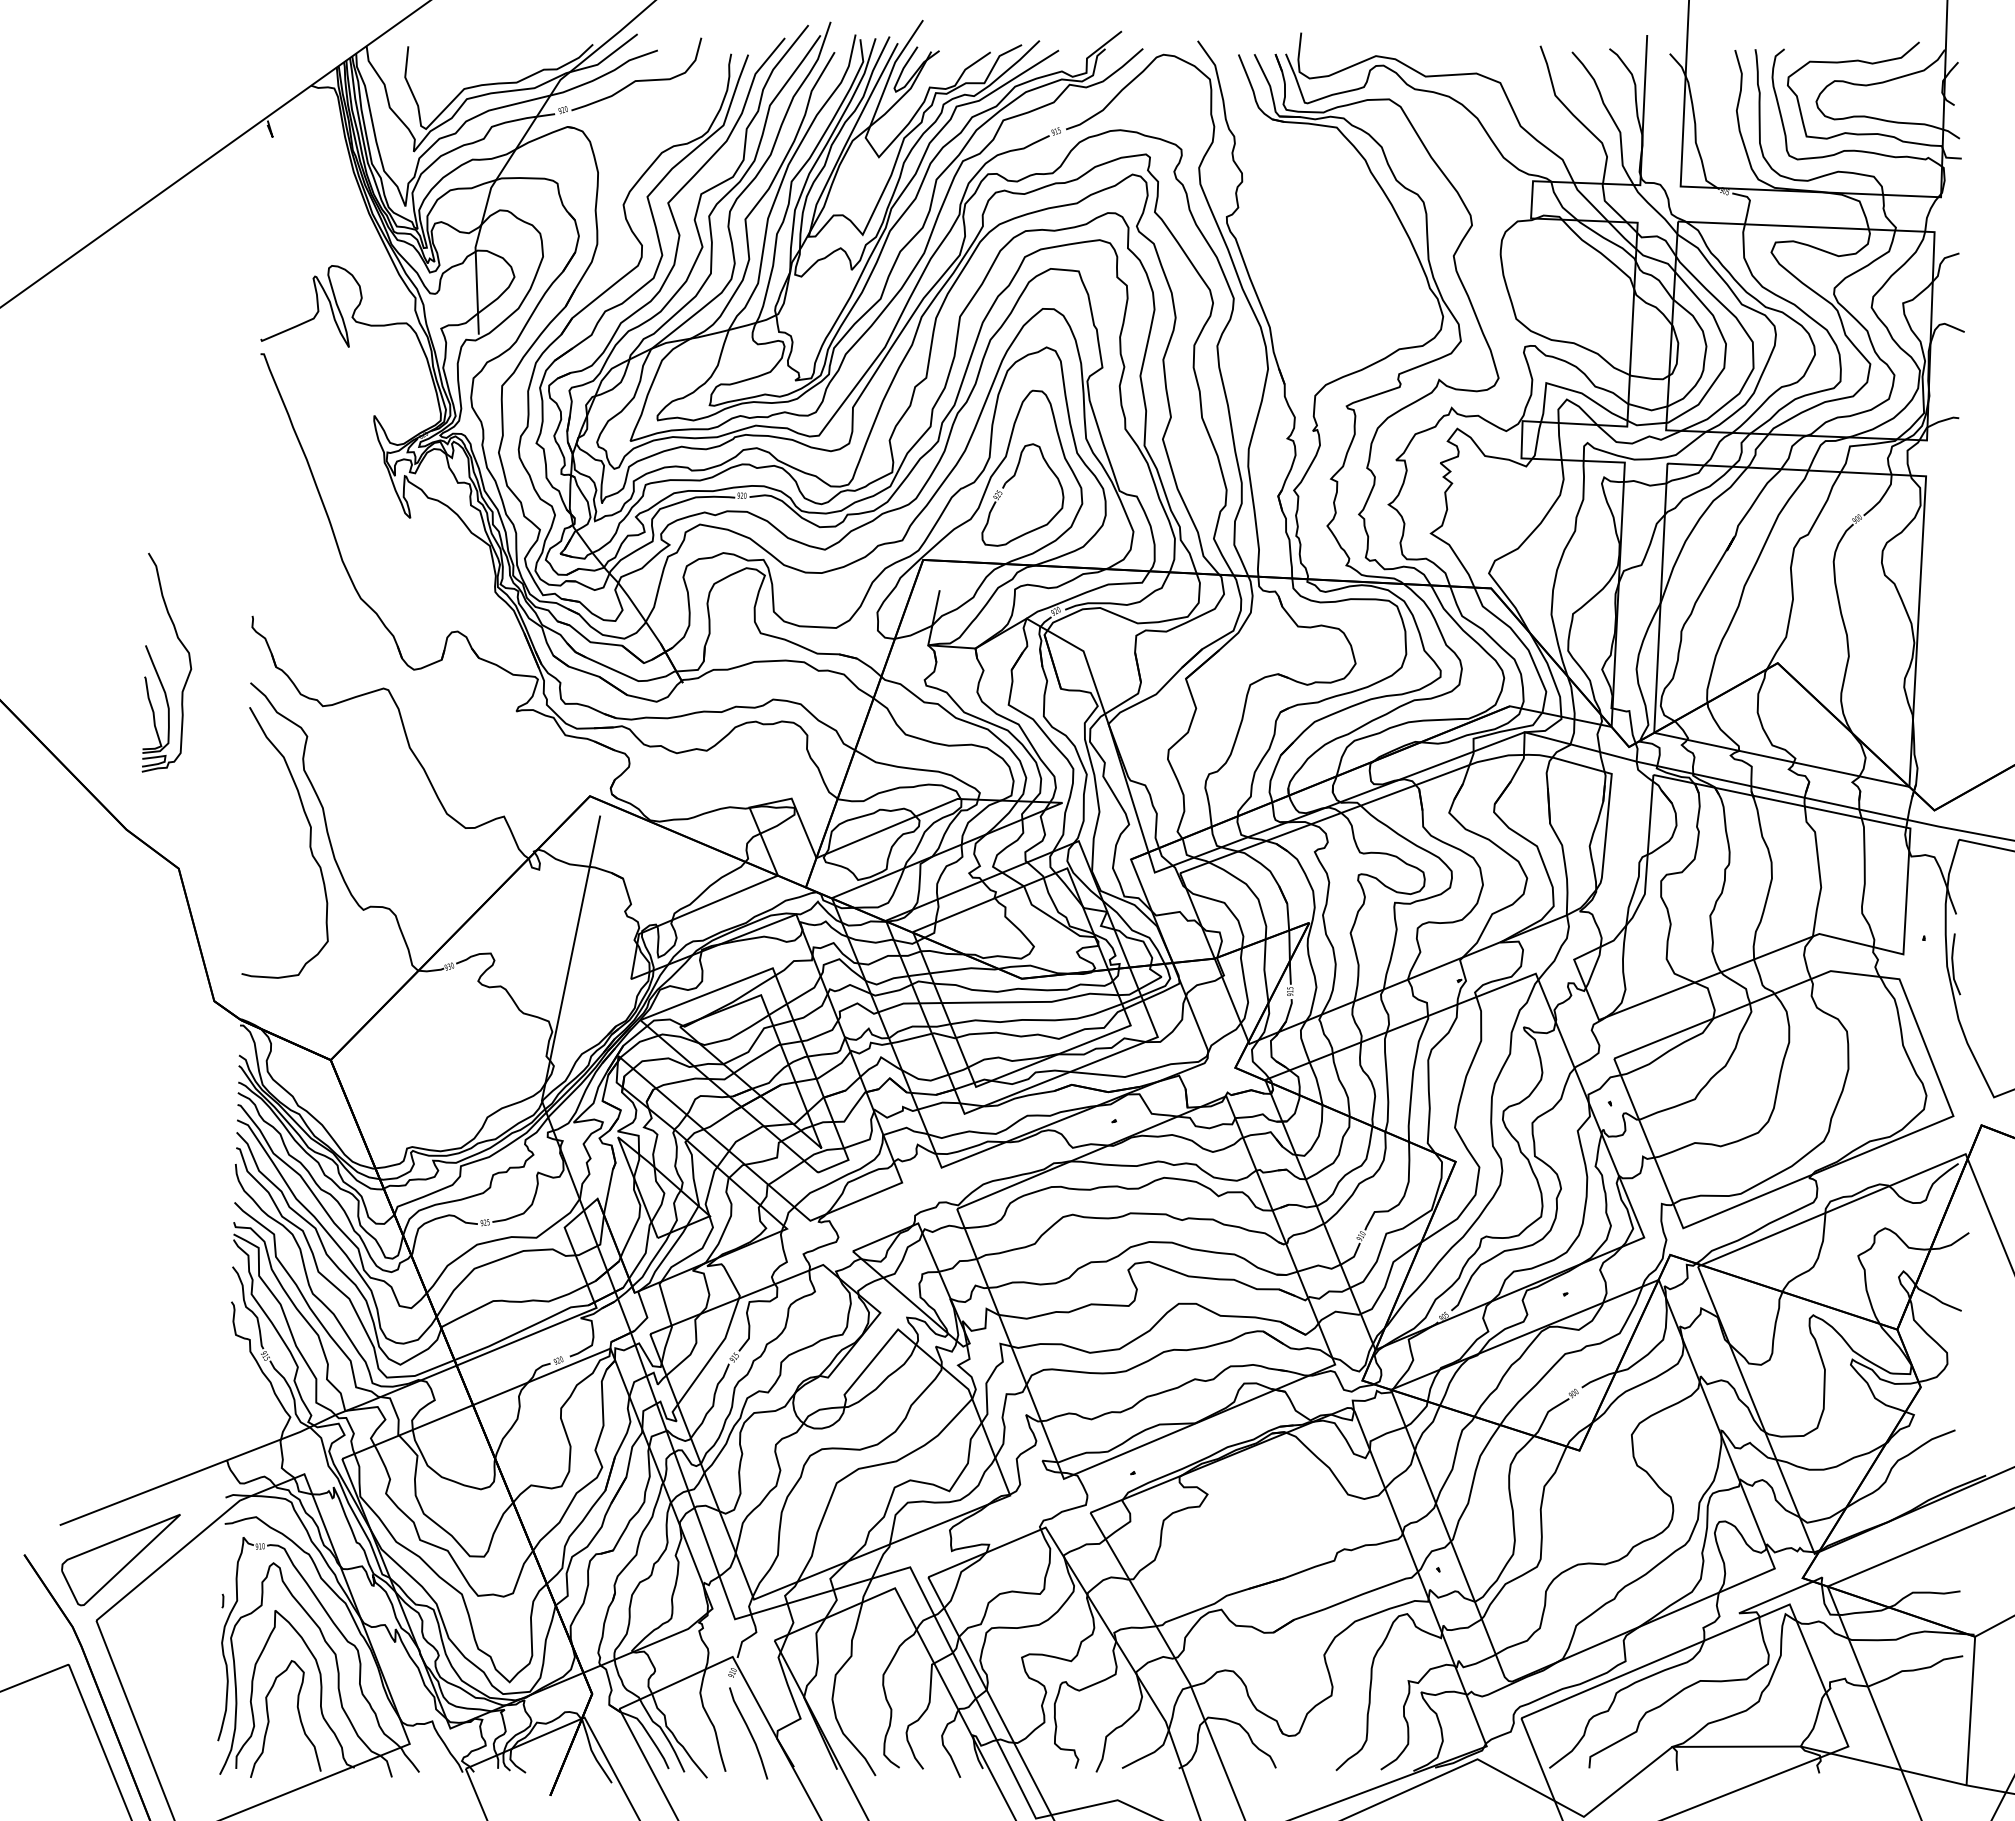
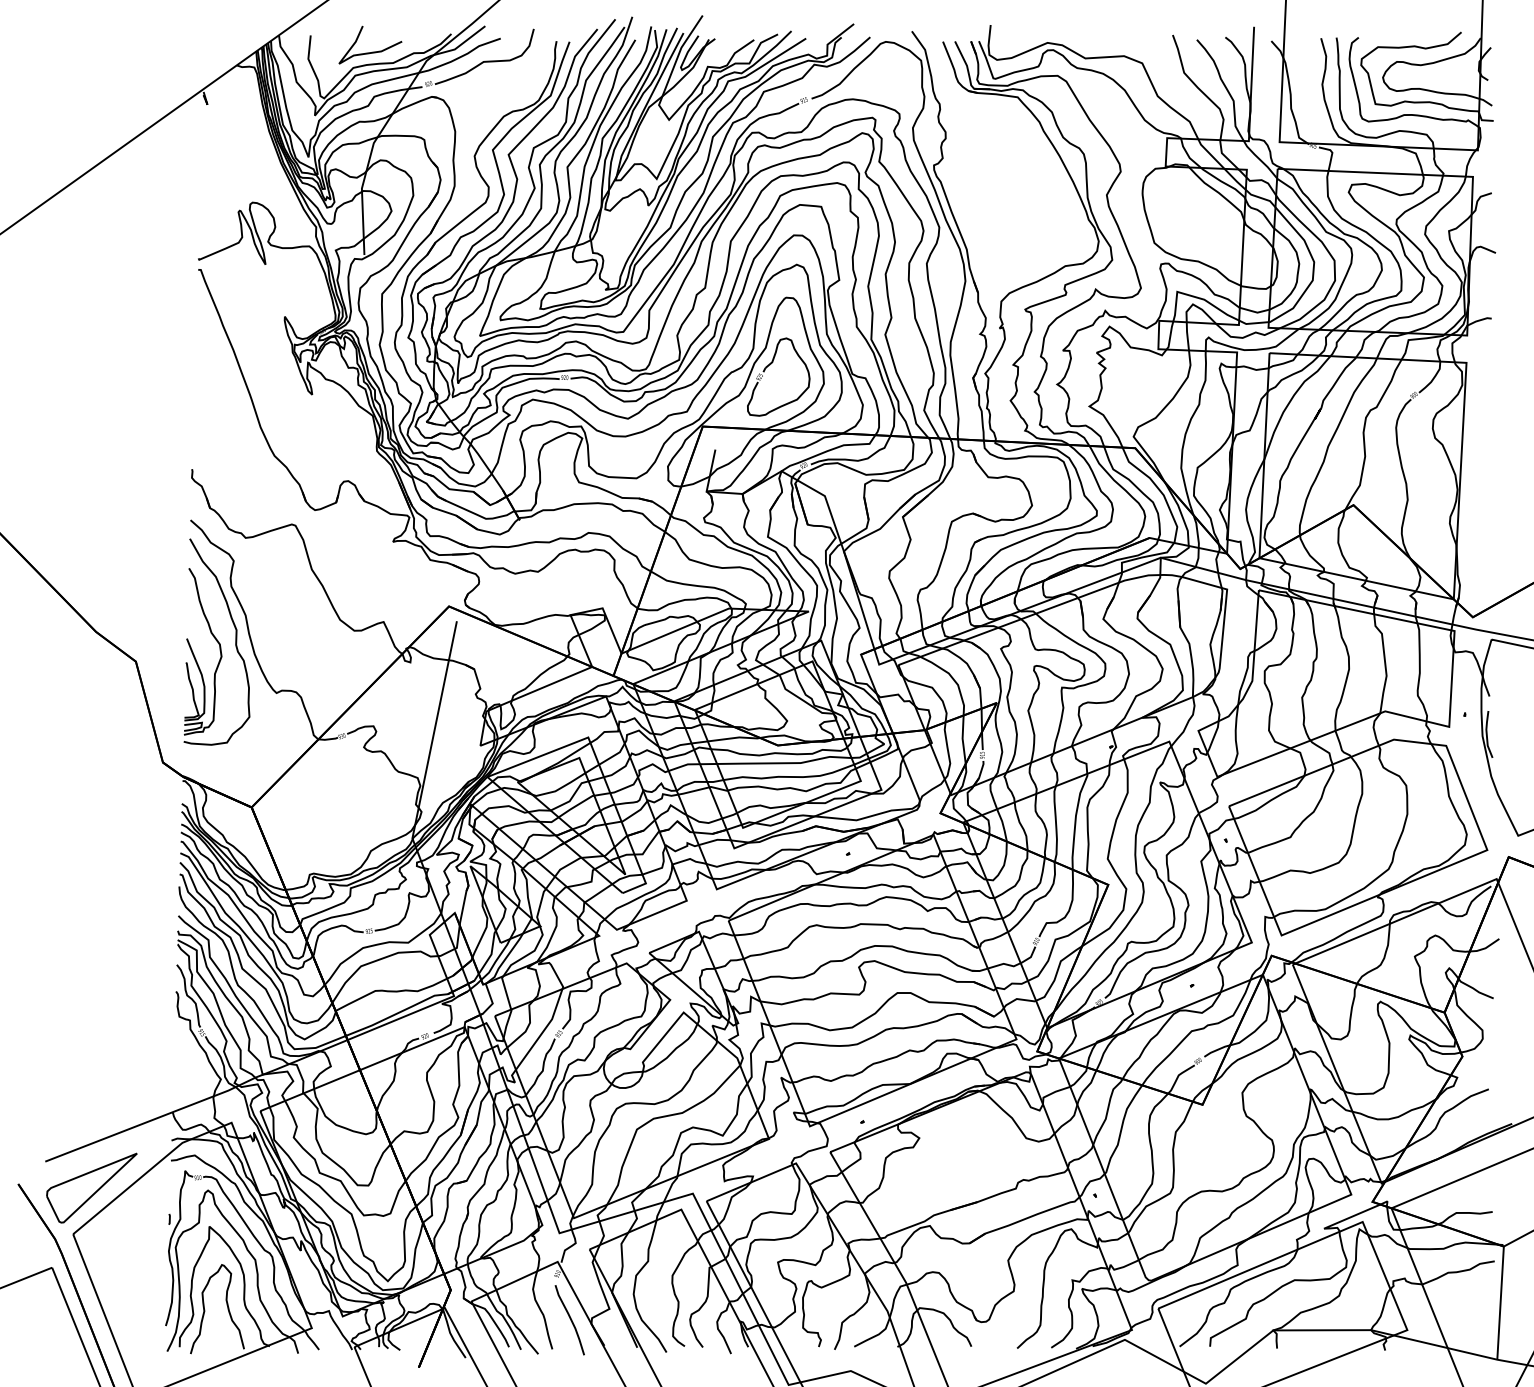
curve: (486, 68) -> (370, 52), added
part: (156, 668) -> (195, 656), moved

